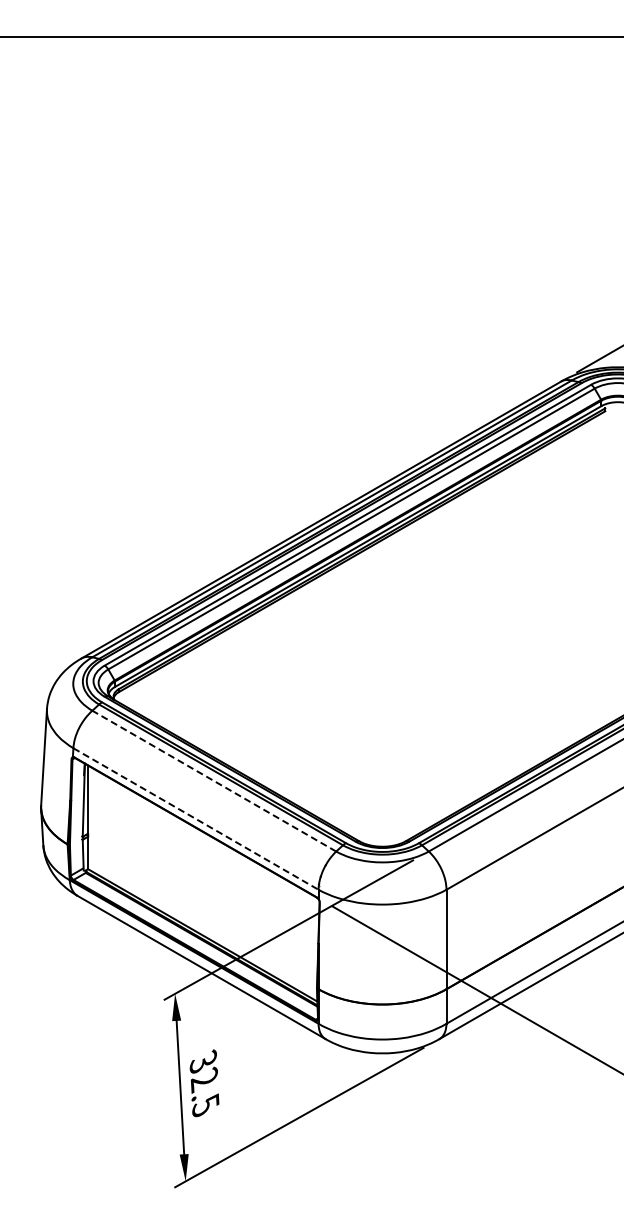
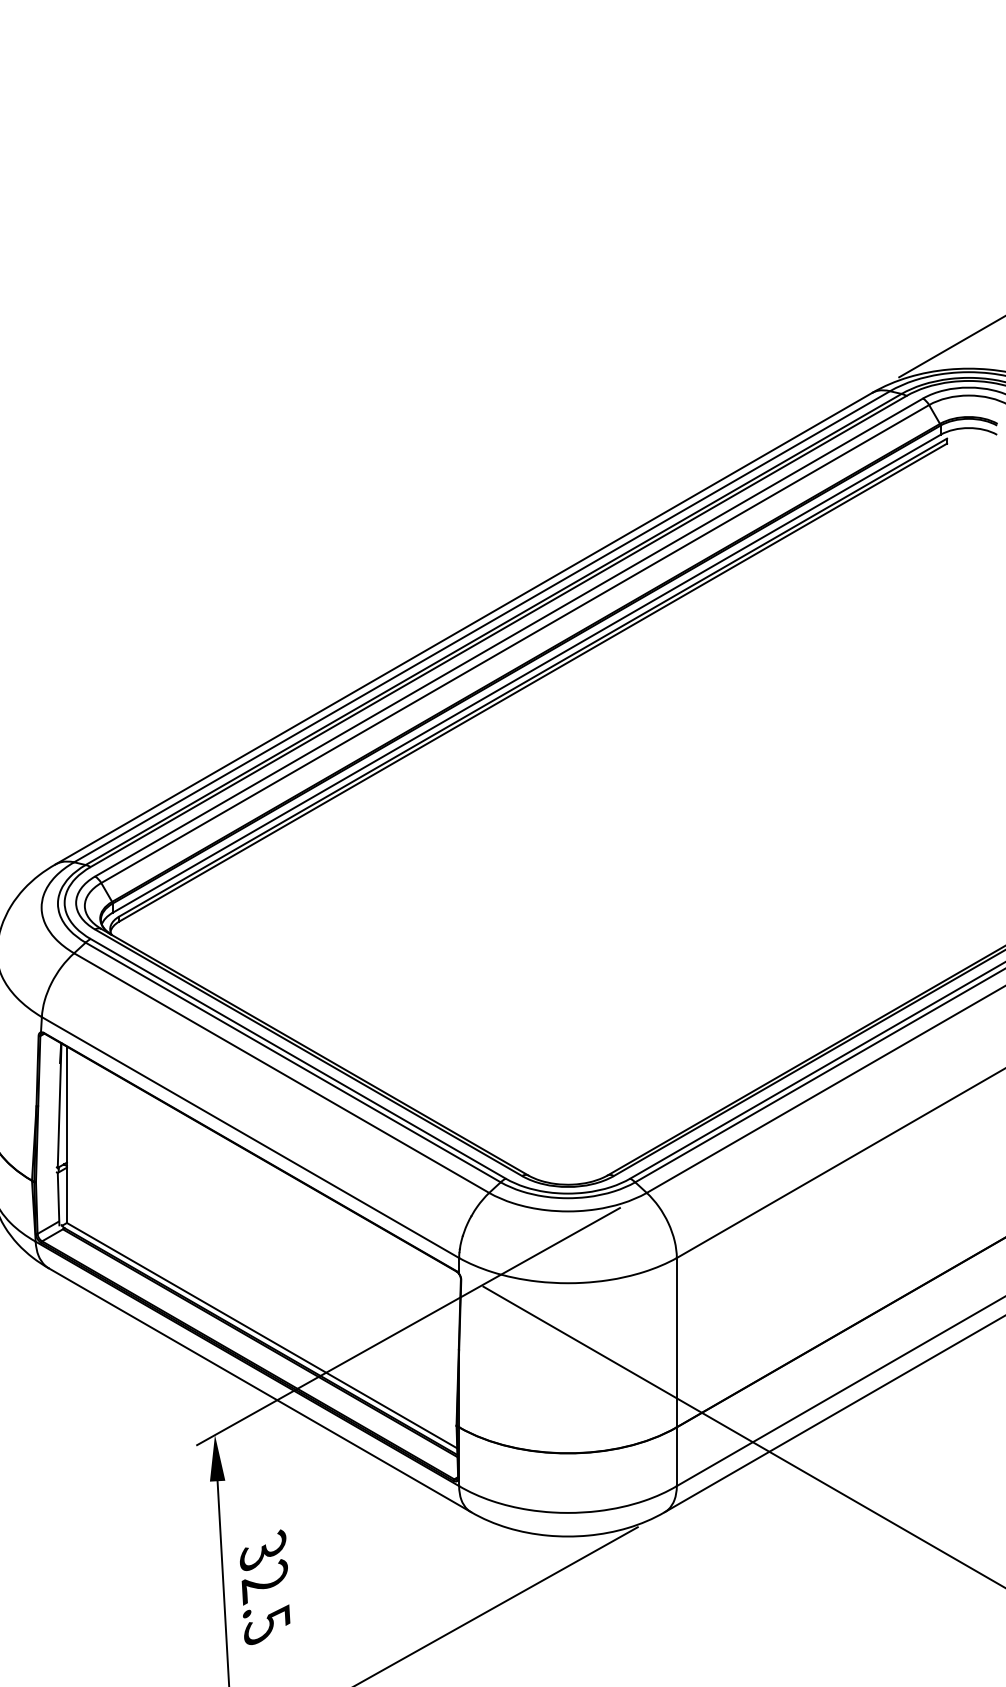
line: (214, 781) -> (282, 1073), dashed -> solid
line: (196, 819) -> (251, 1138), dashed -> solid

